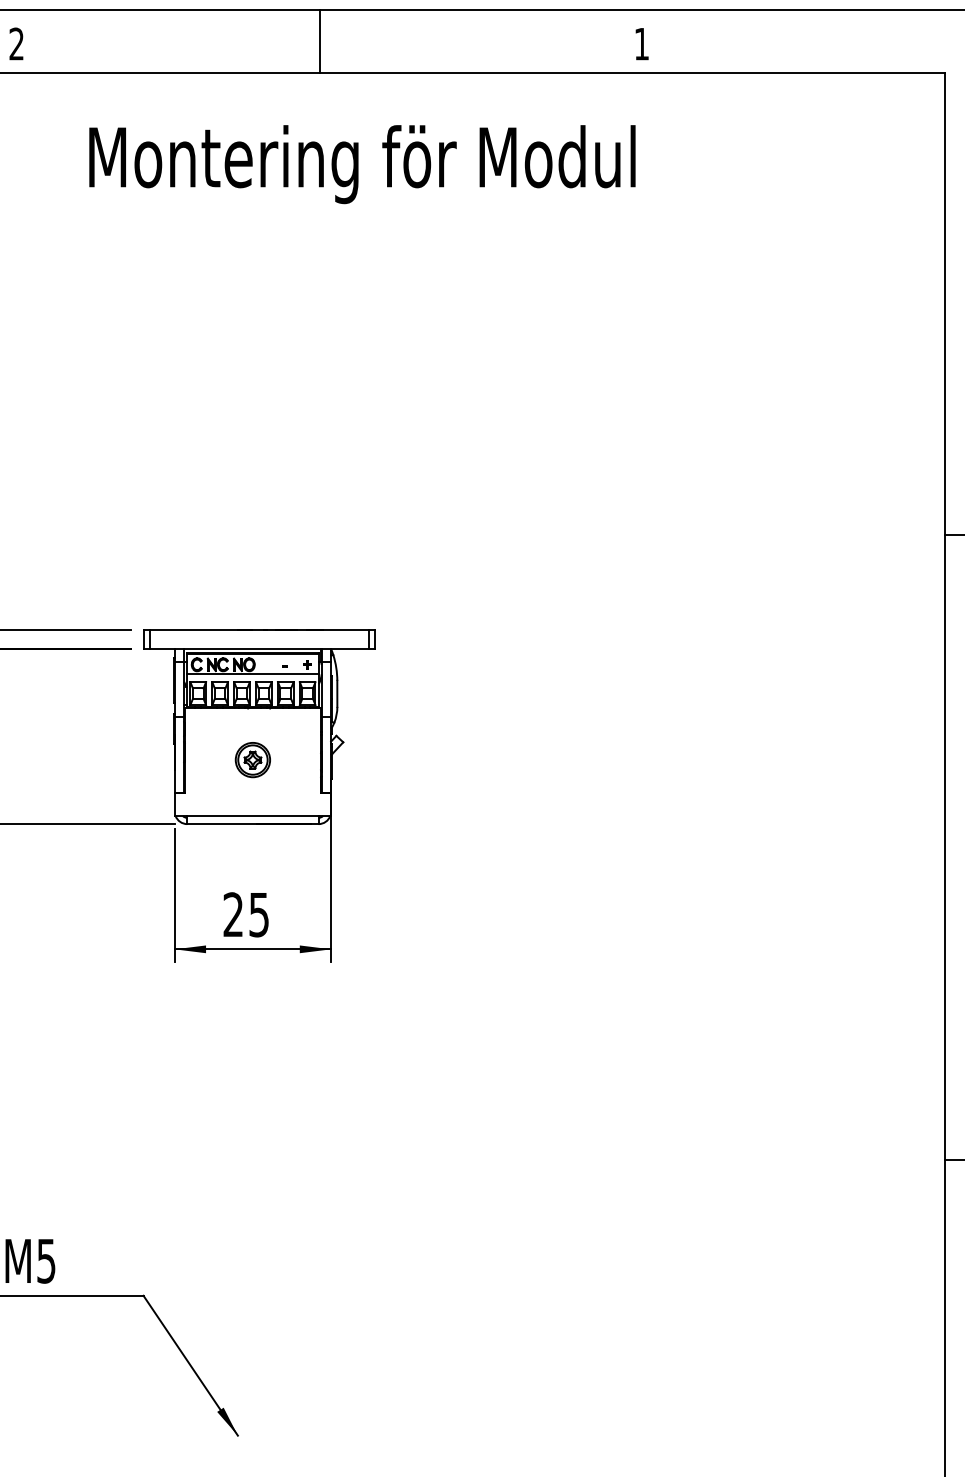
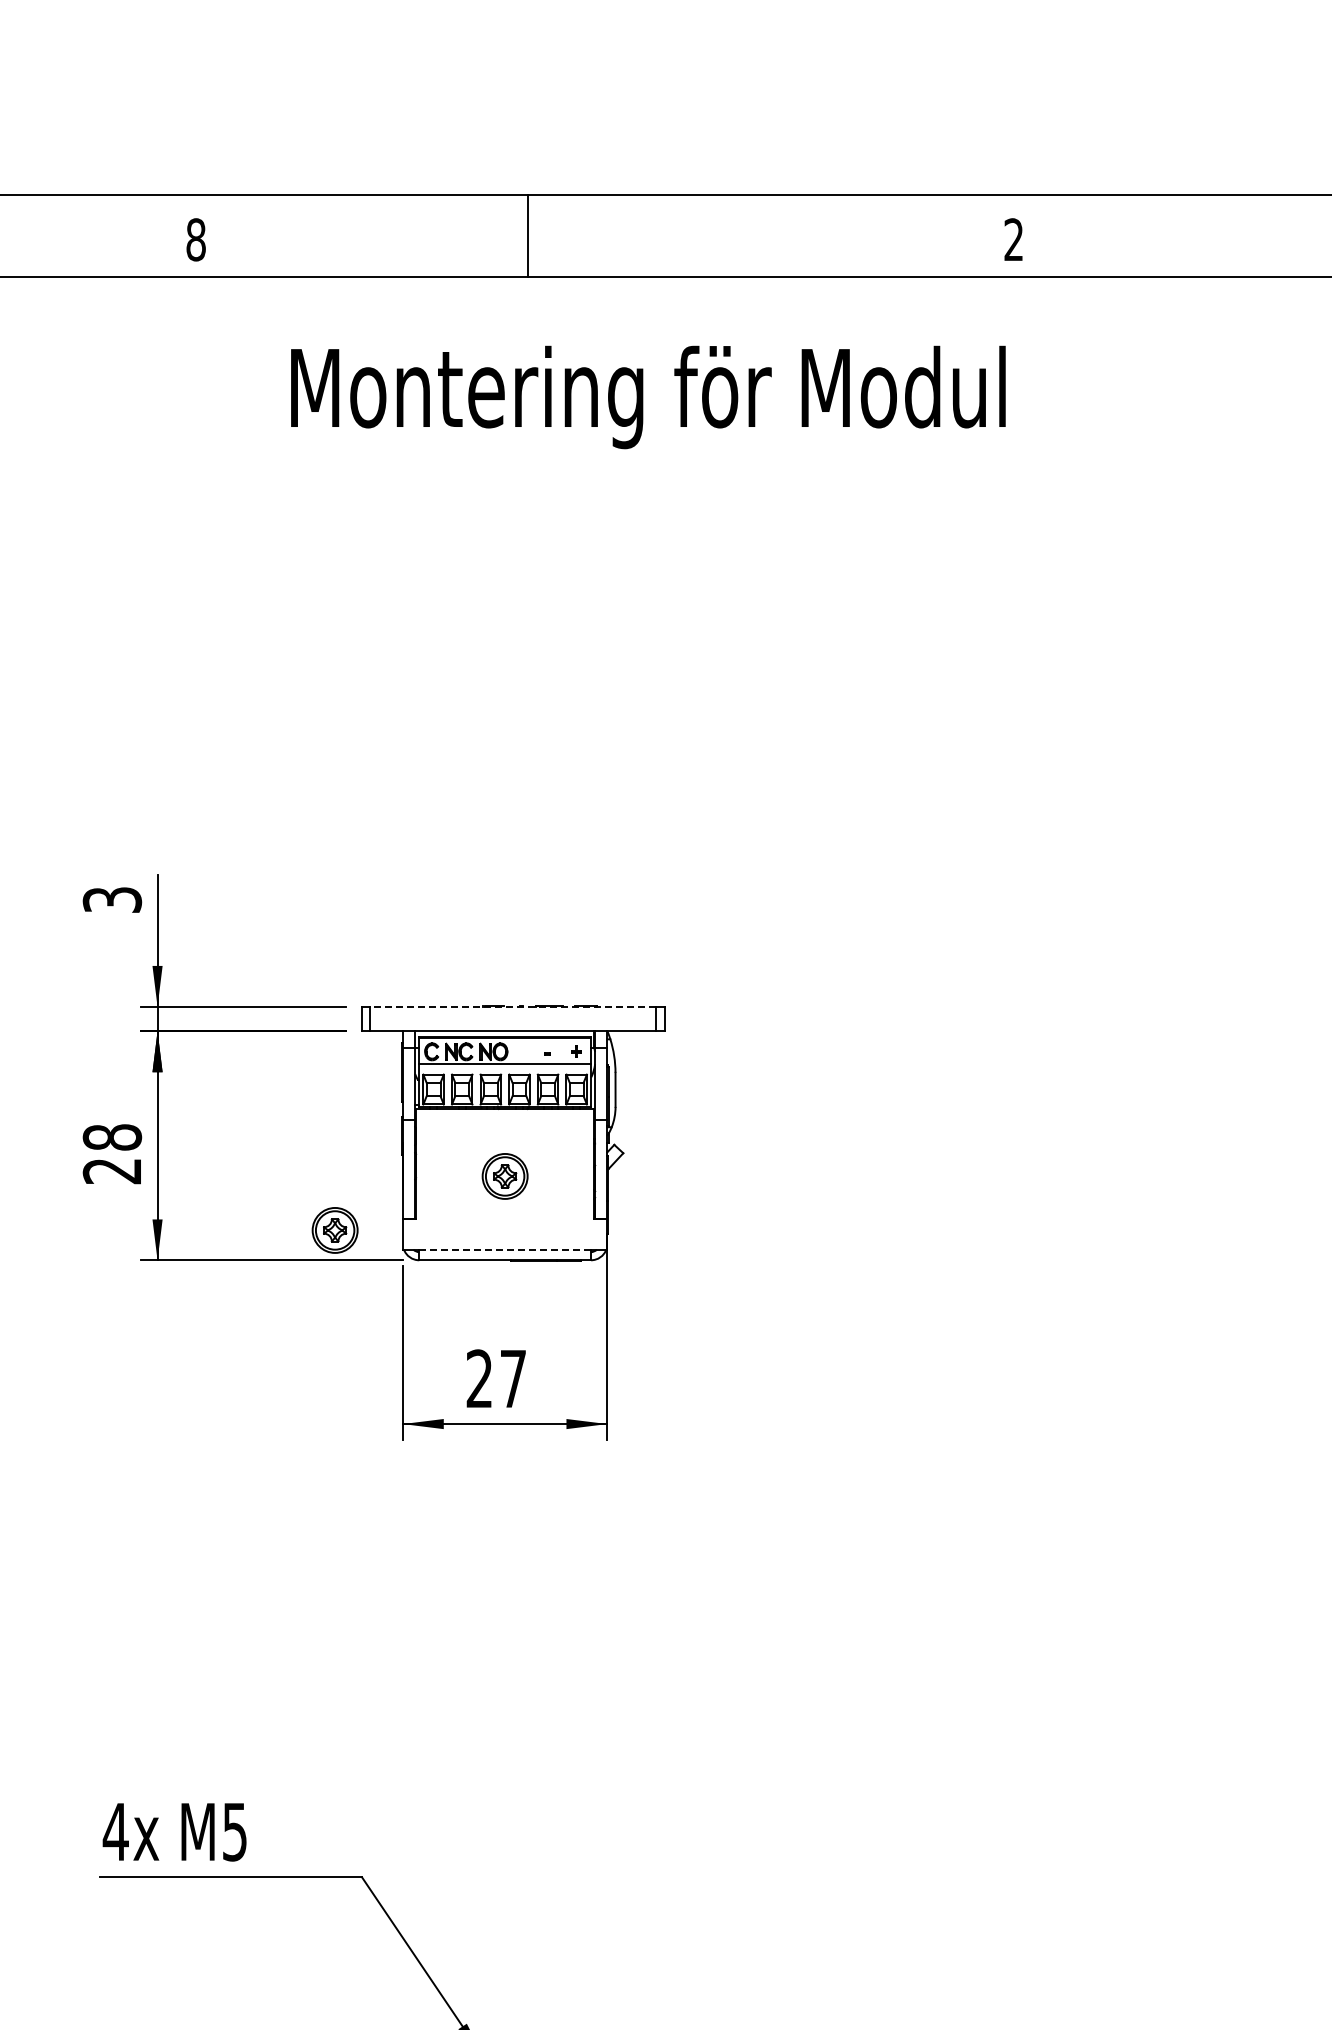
line: (319, 41) -> (527, 236), moved
text: (16, 43) -> (195, 239), 2 -> 8
text: (641, 43) -> (1013, 239), 1 -> 2
line: (258, 630) -> (512, 1006), solid -> dashed
part: (122, 801) -> (334, 1230), added
line: (253, 815) -> (505, 1249), solid -> dashed
text: (258, 915) -> (512, 1379), 25 -> 27

